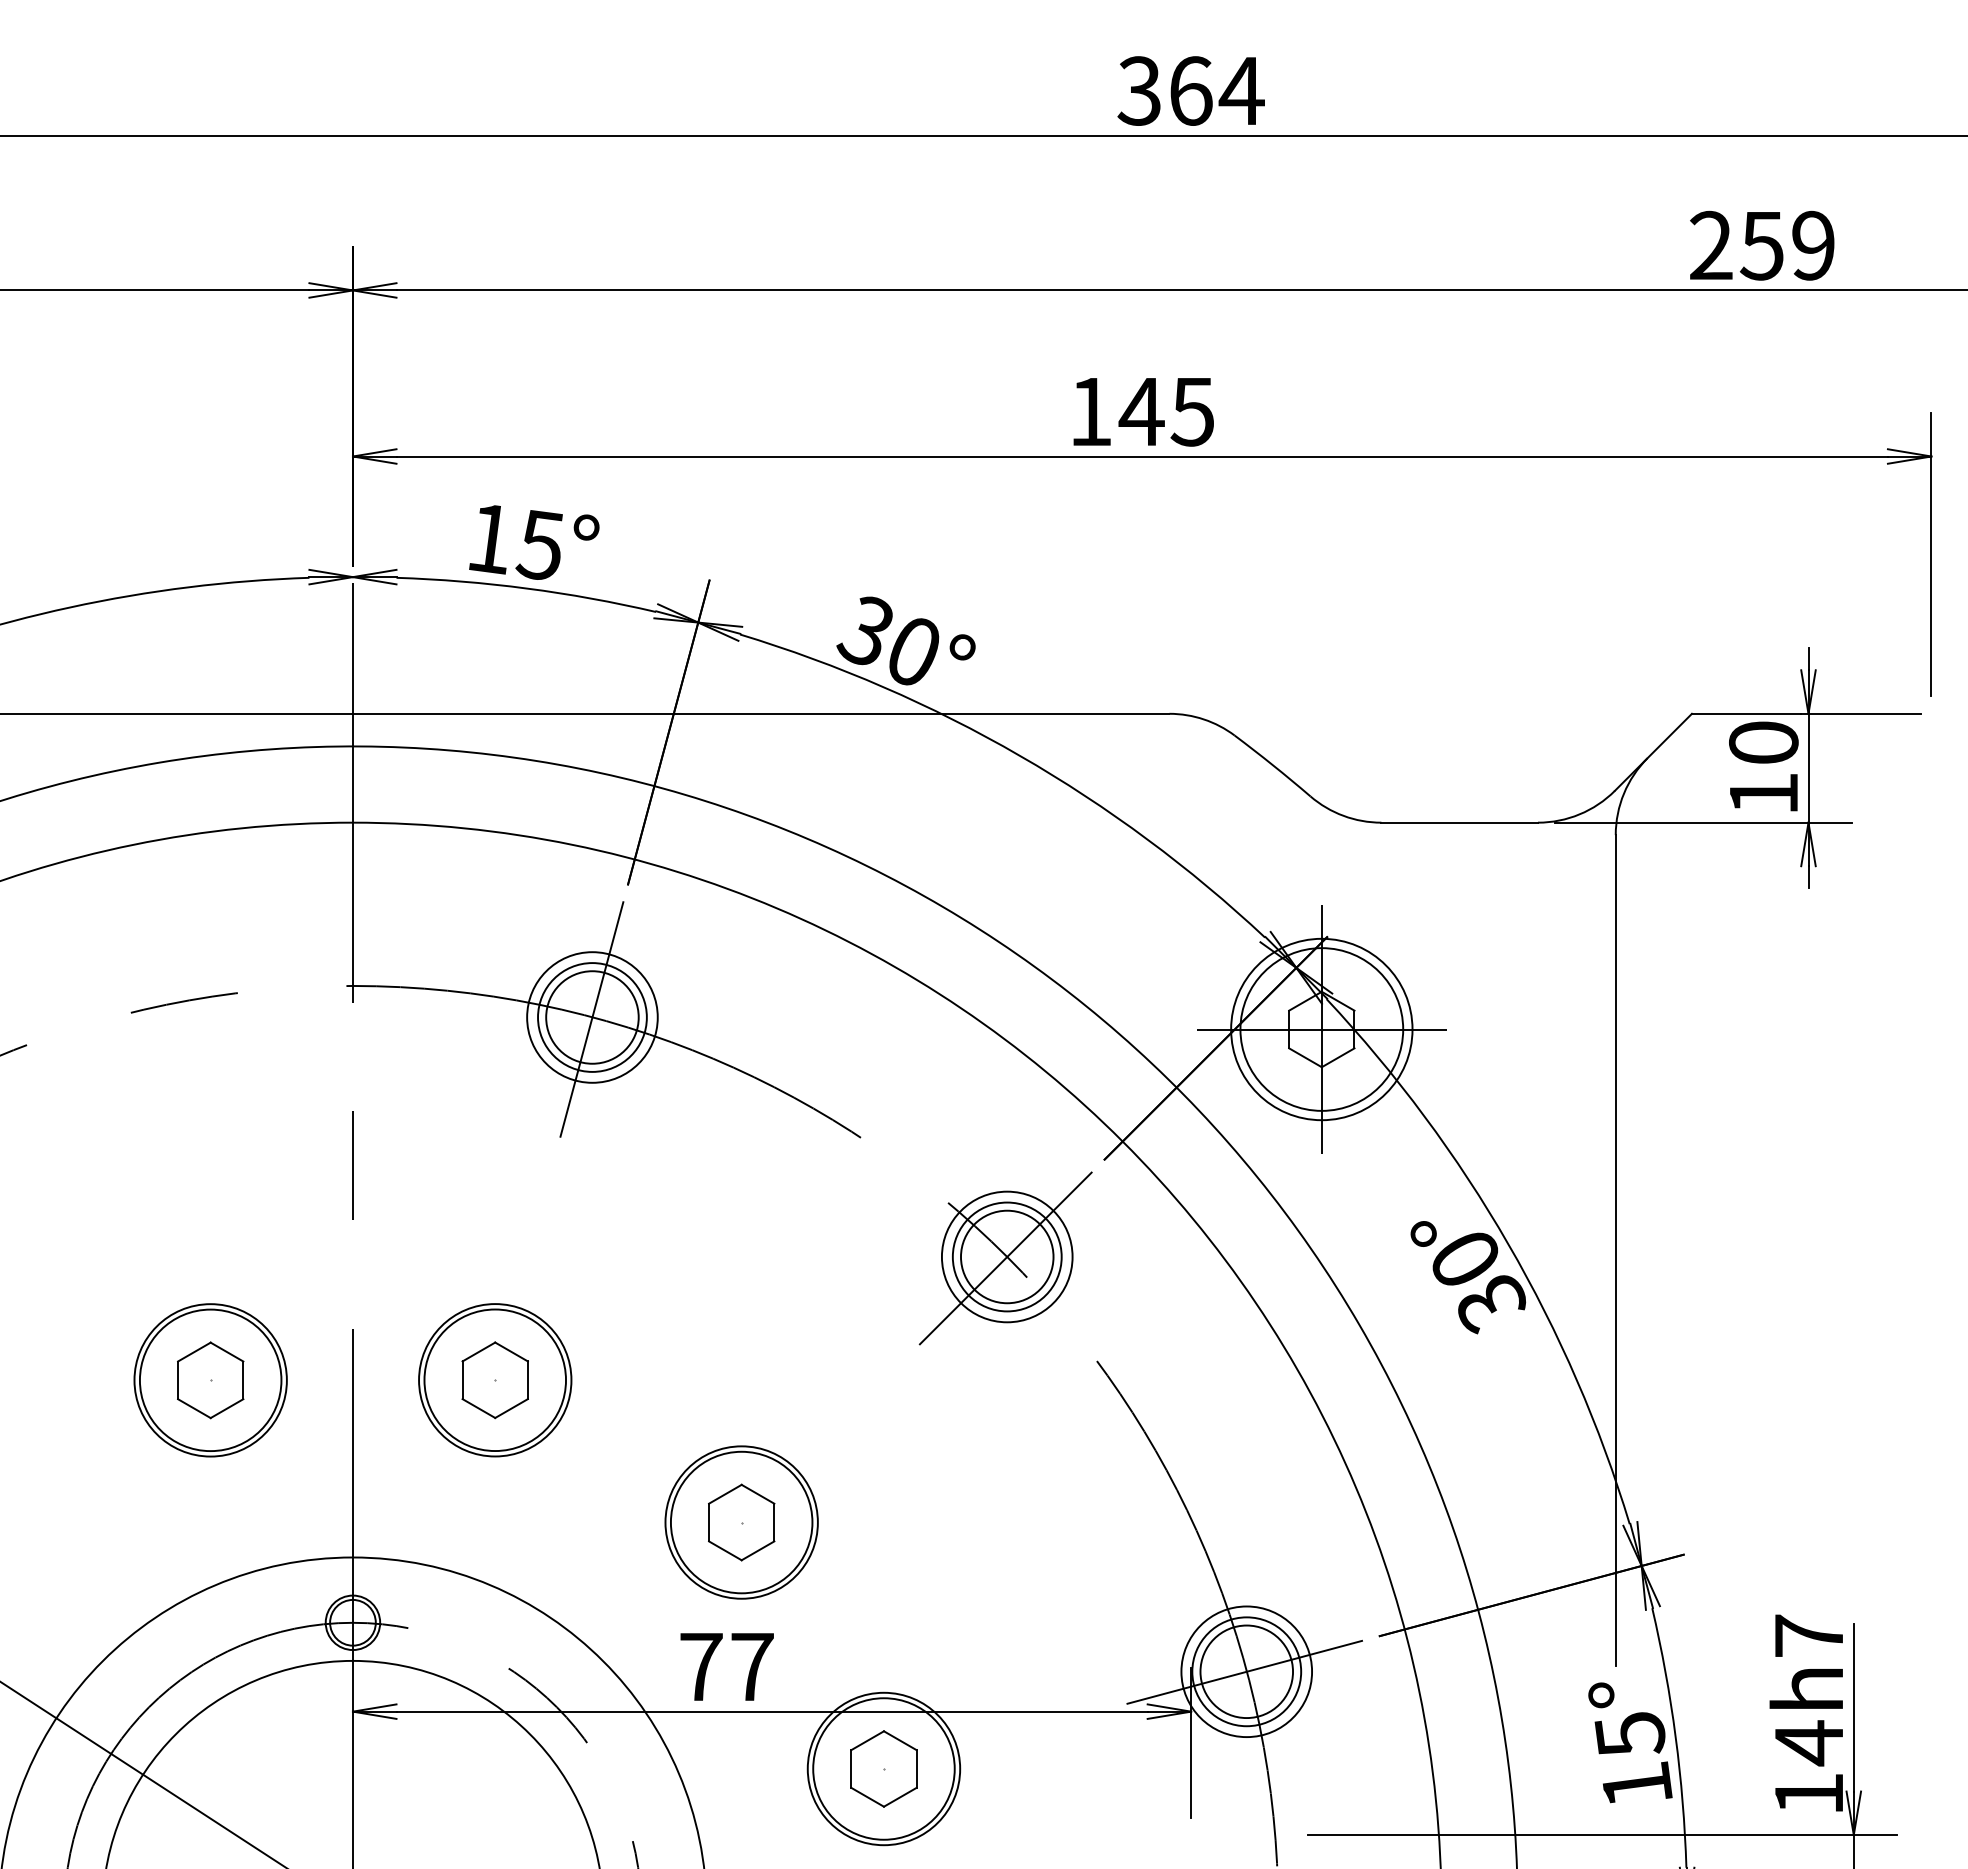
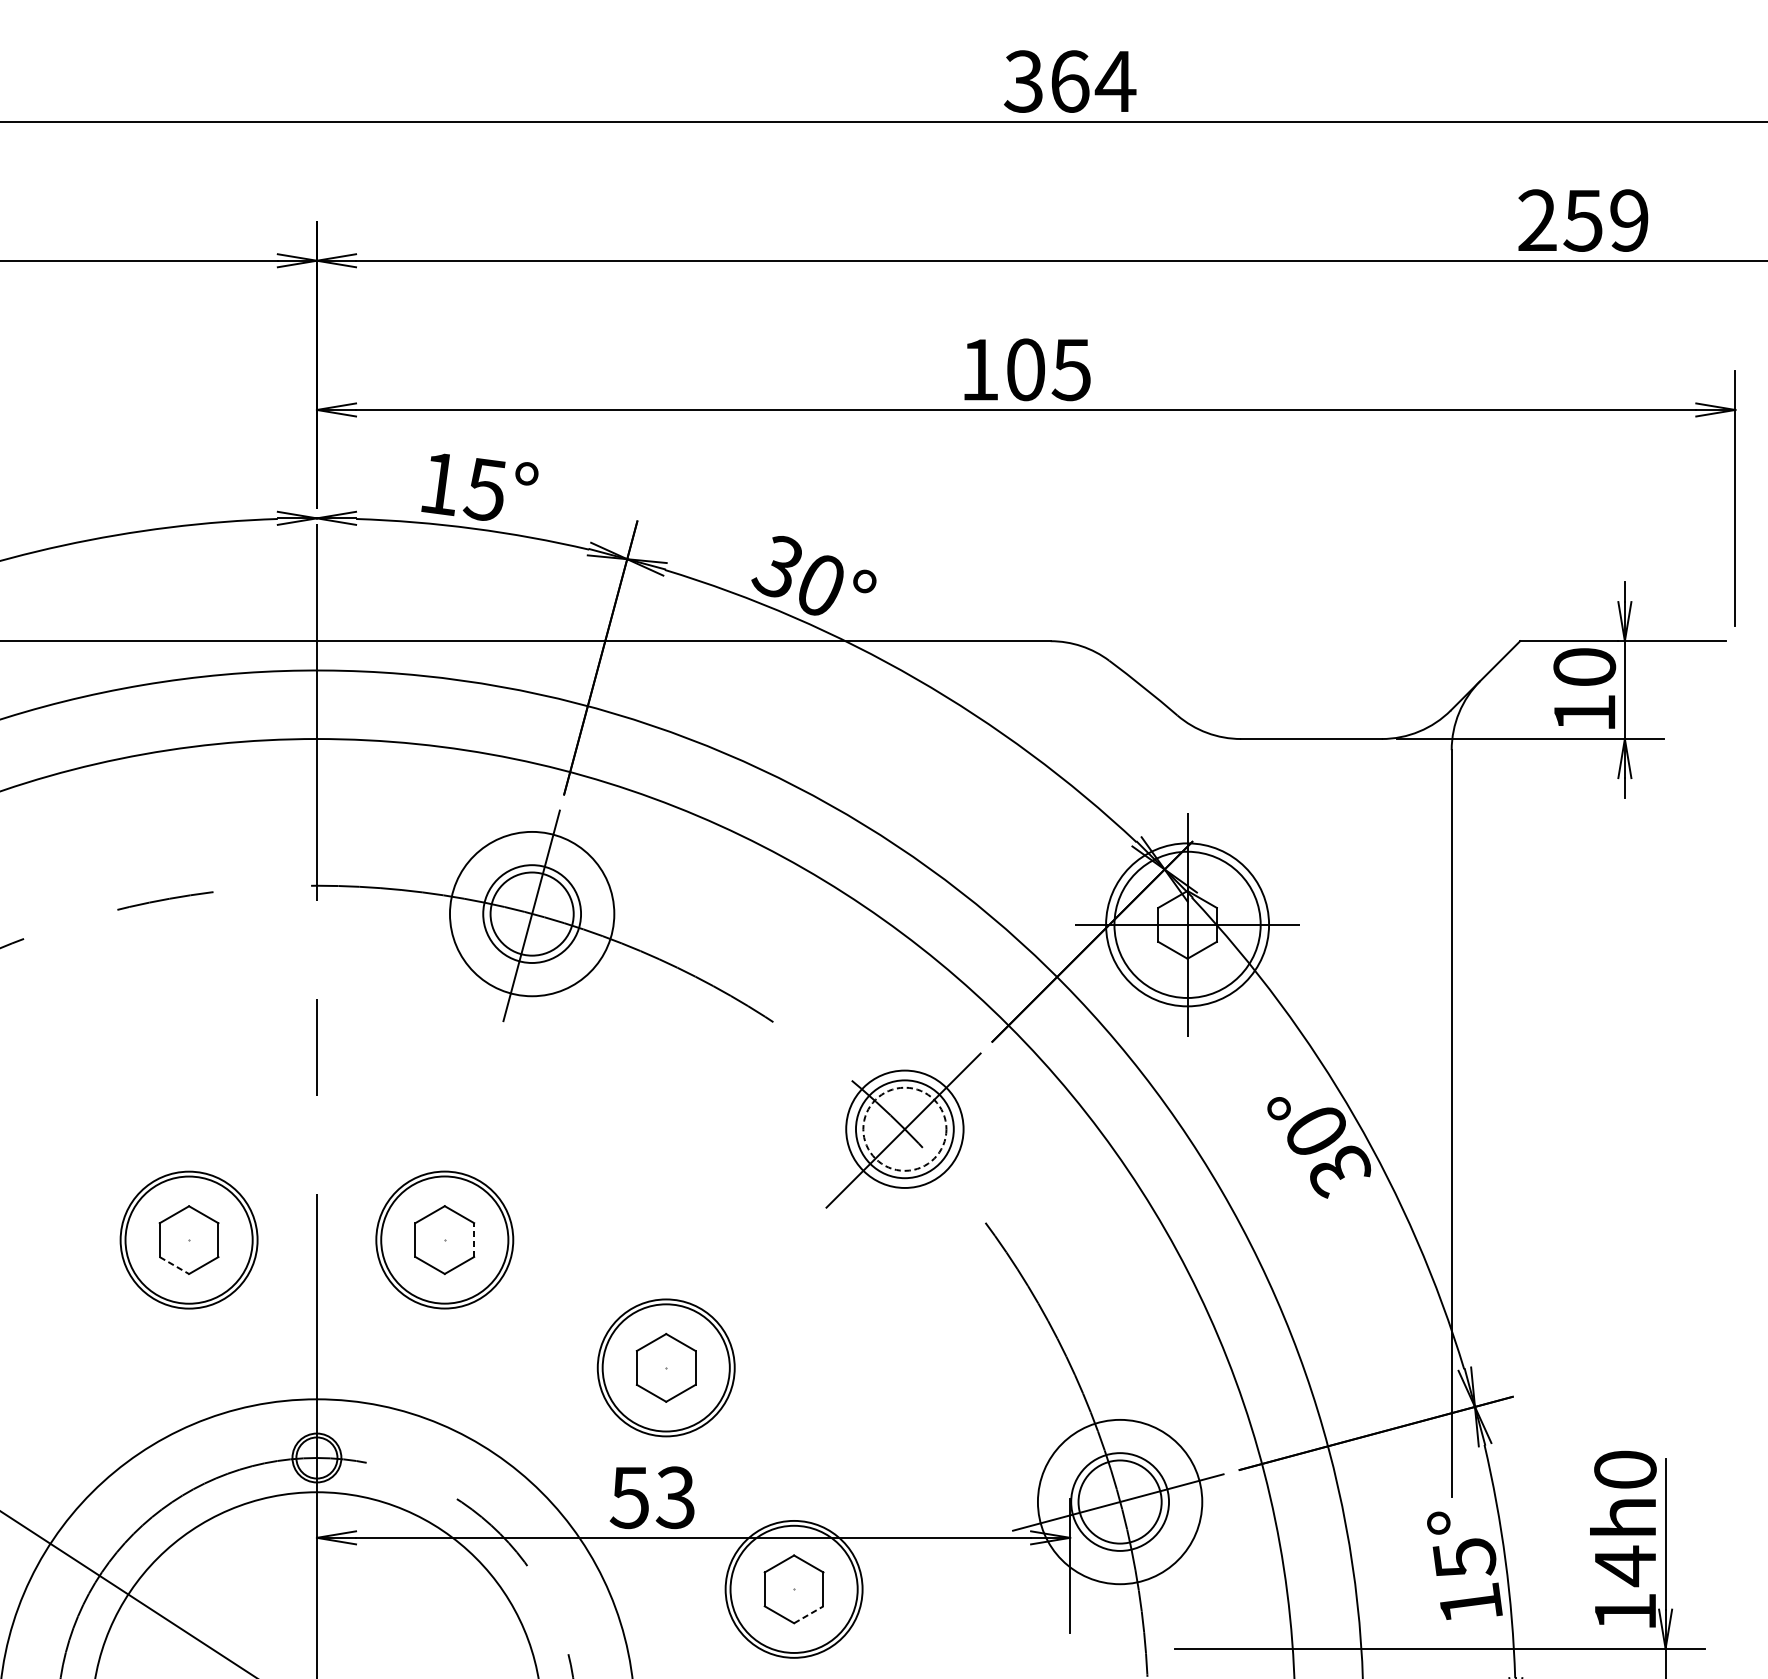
text: (1141, 411) -> (1025, 369), 145 -> 105
circle: (592, 1017) -> (532, 914), size x1.4
circle: (1006, 1256) -> (904, 1128), solid -> dashed
line: (527, 1380) -> (473, 1240), solid -> dashed
line: (194, 1408) -> (174, 1265), solid -> dashed
text: (1809, 1635) -> (1625, 1469), 14h7 -> 14h0
text: (725, 1666) -> (651, 1497), 77 -> 53
circle: (1246, 1671) -> (1119, 1501), size x1.4
line: (900, 1797) -> (808, 1614), solid -> dashed

